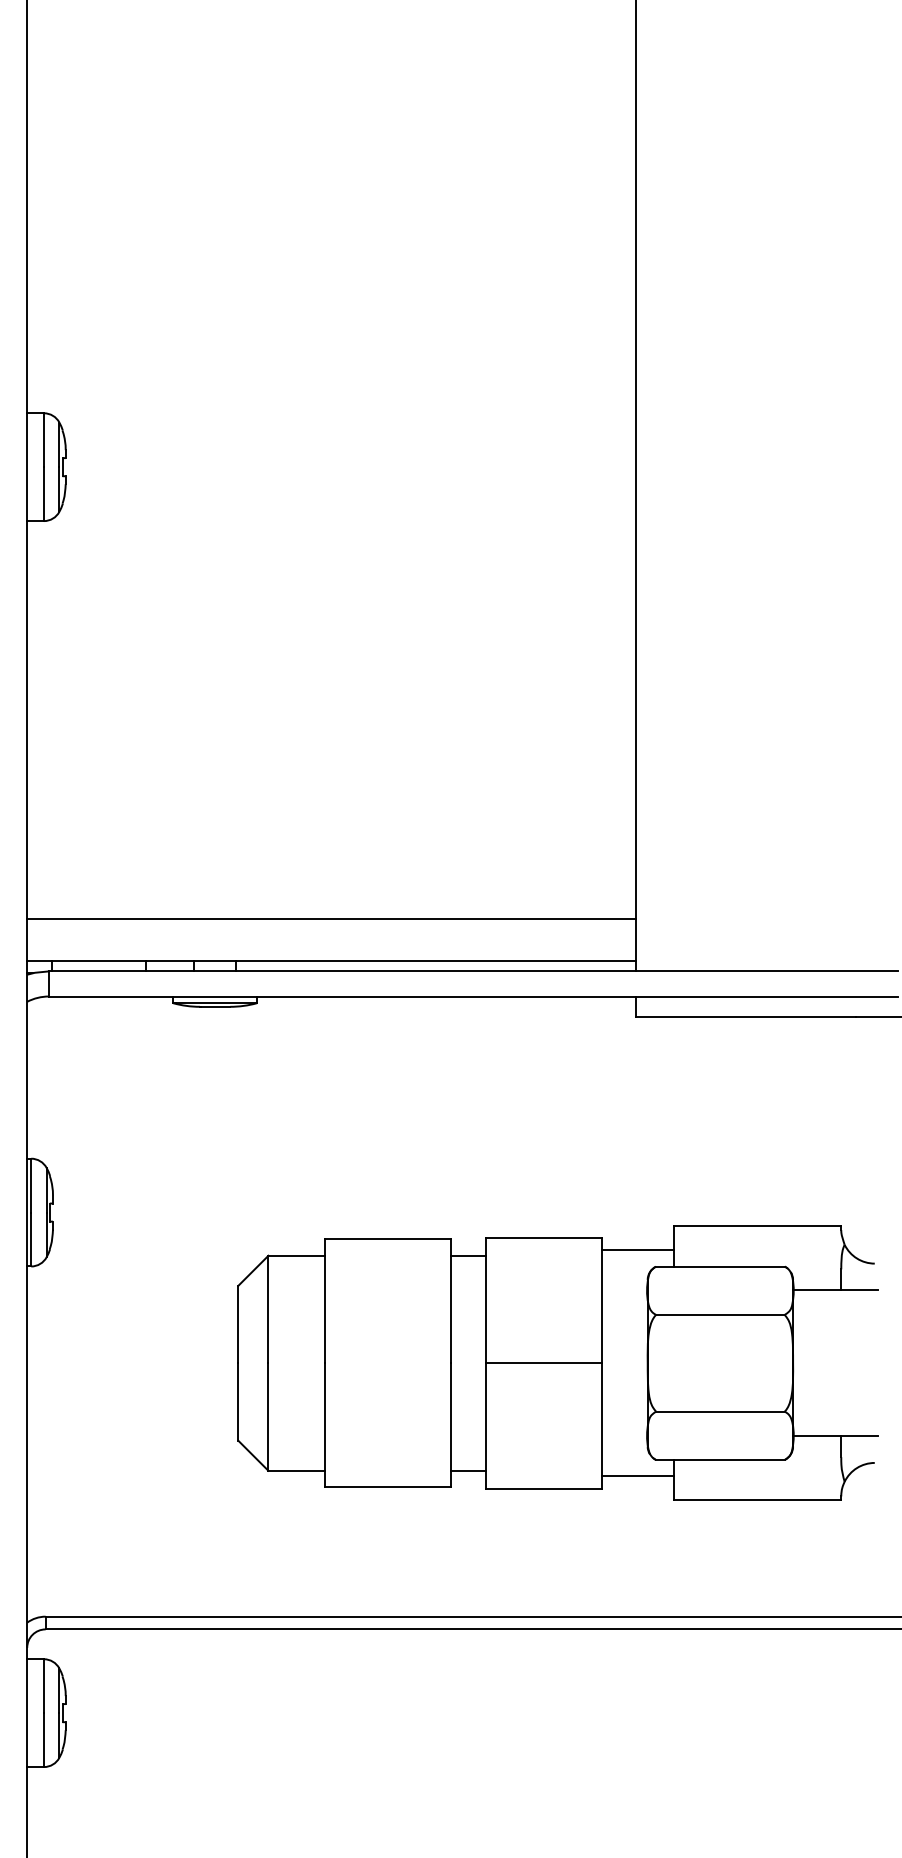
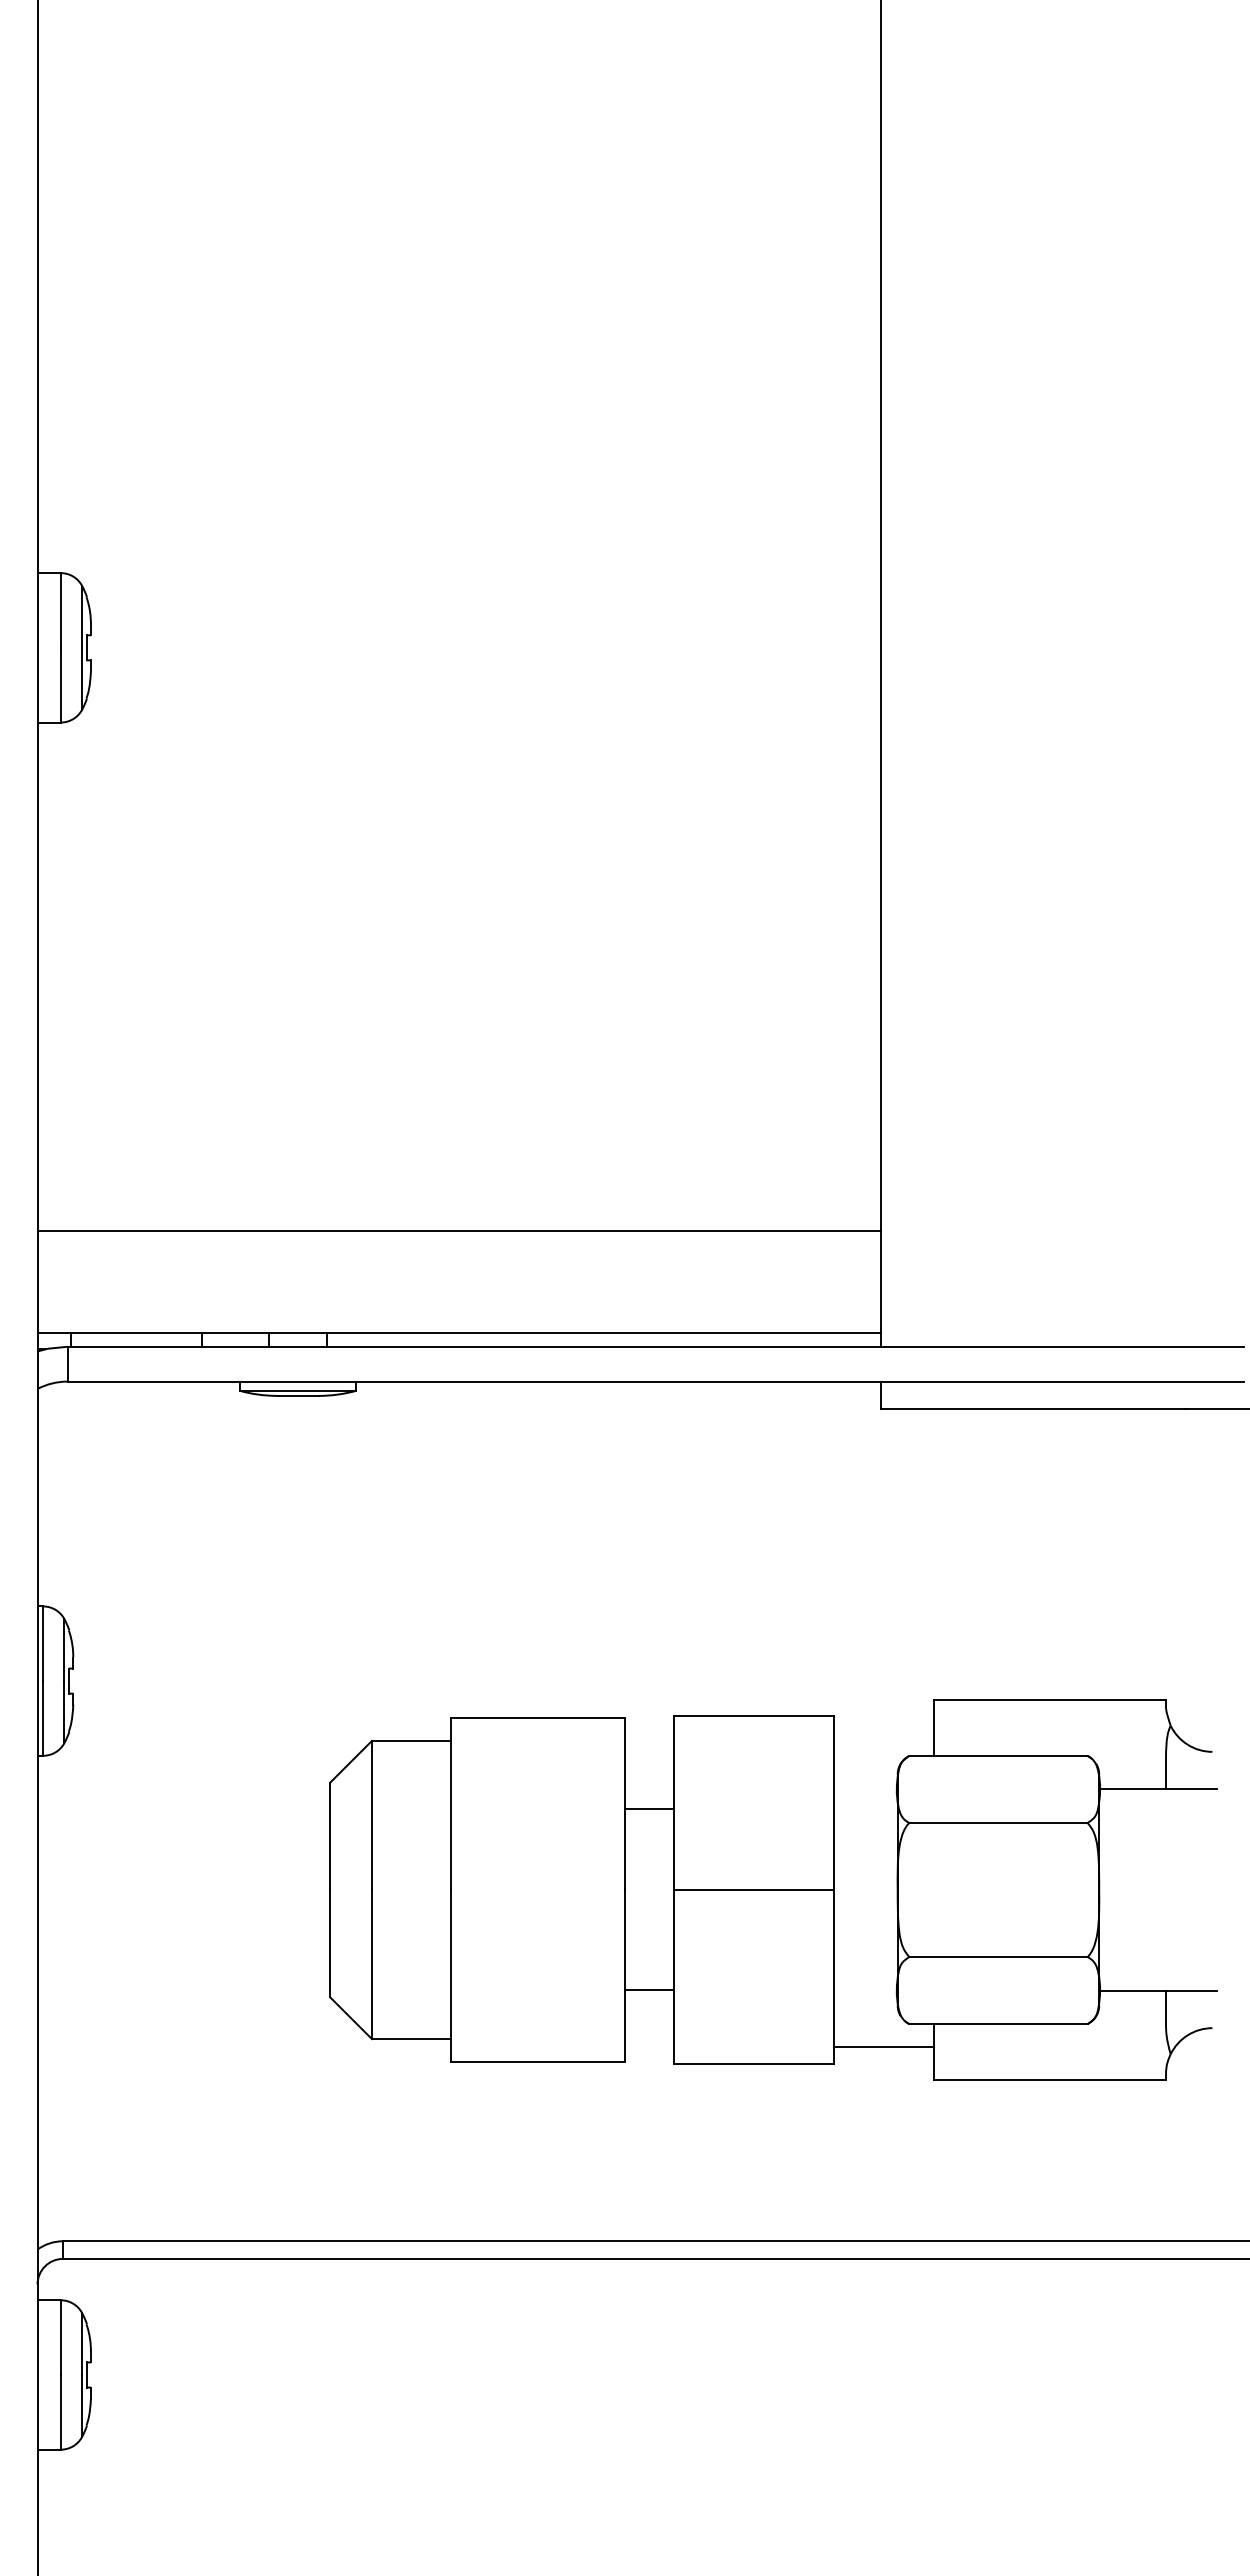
line: (331, 919) -> (459, 1230), moved
line: (637, 1250) -> (883, 1733), removed
line: (468, 1255) -> (649, 1808), moved
line: (468, 1471) -> (649, 1990), moved

